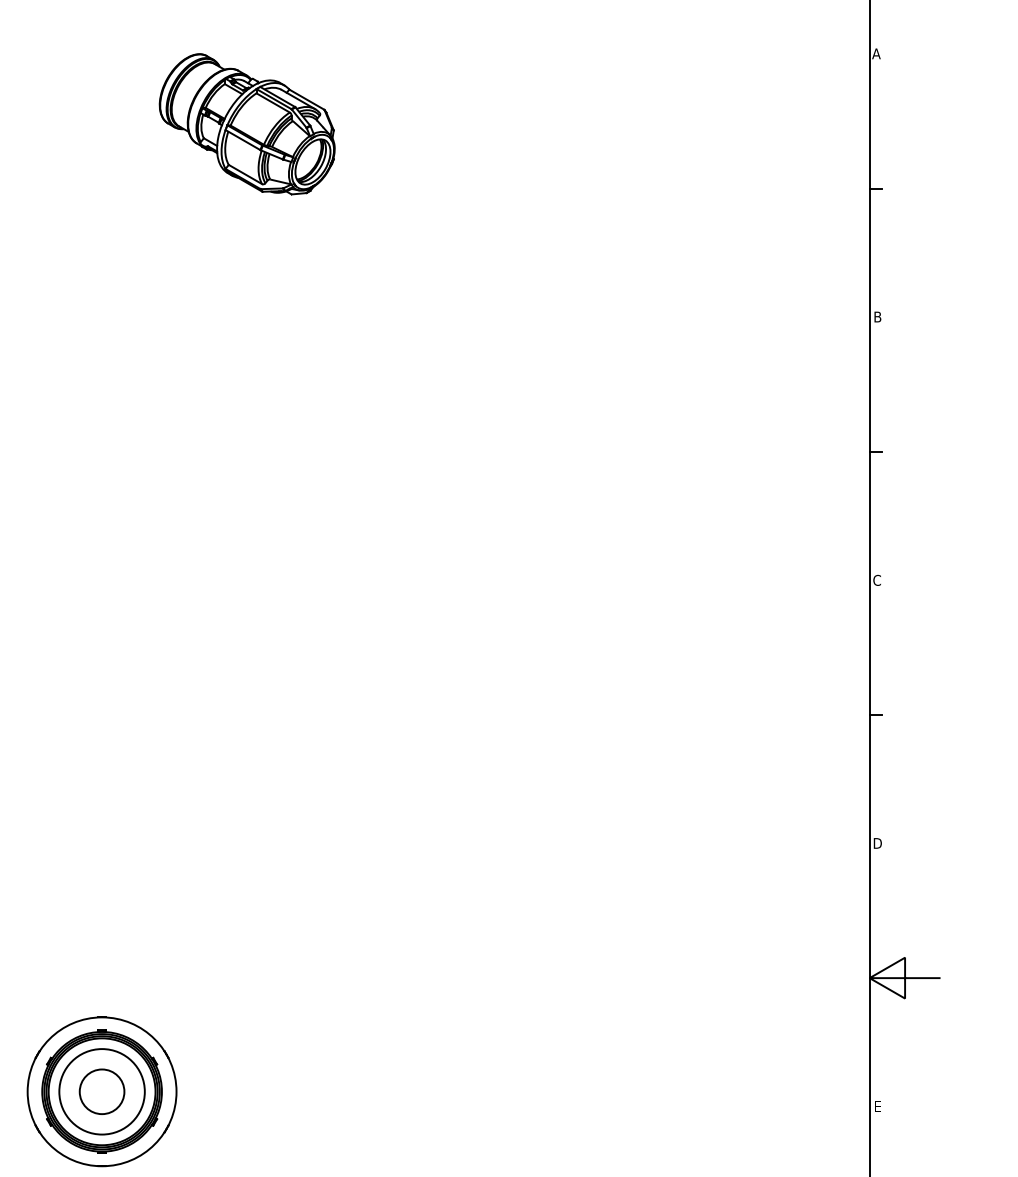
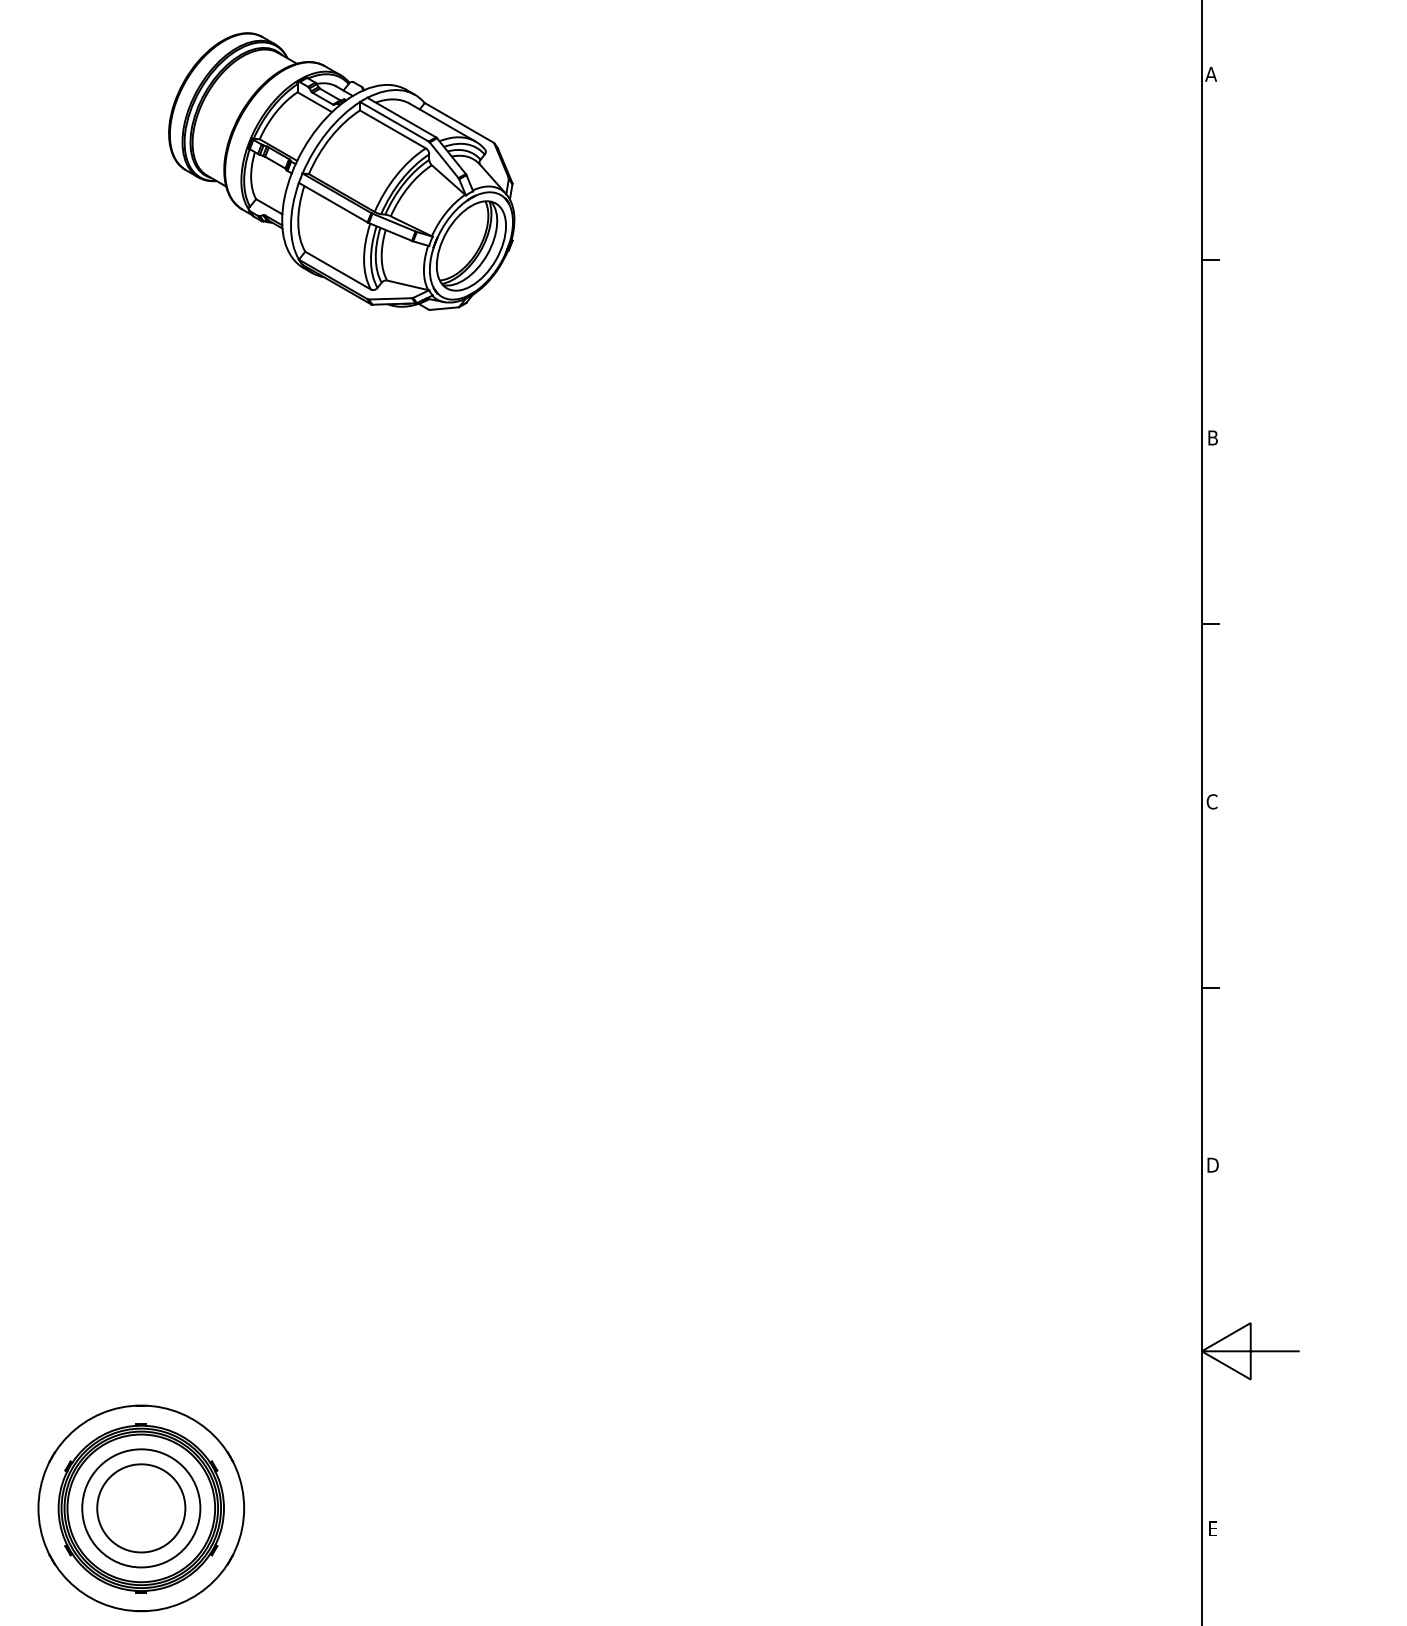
part: (247, 124) -> (342, 171), size x1.43
circle: (102, 1091) -> (141, 1507), size x1.43

